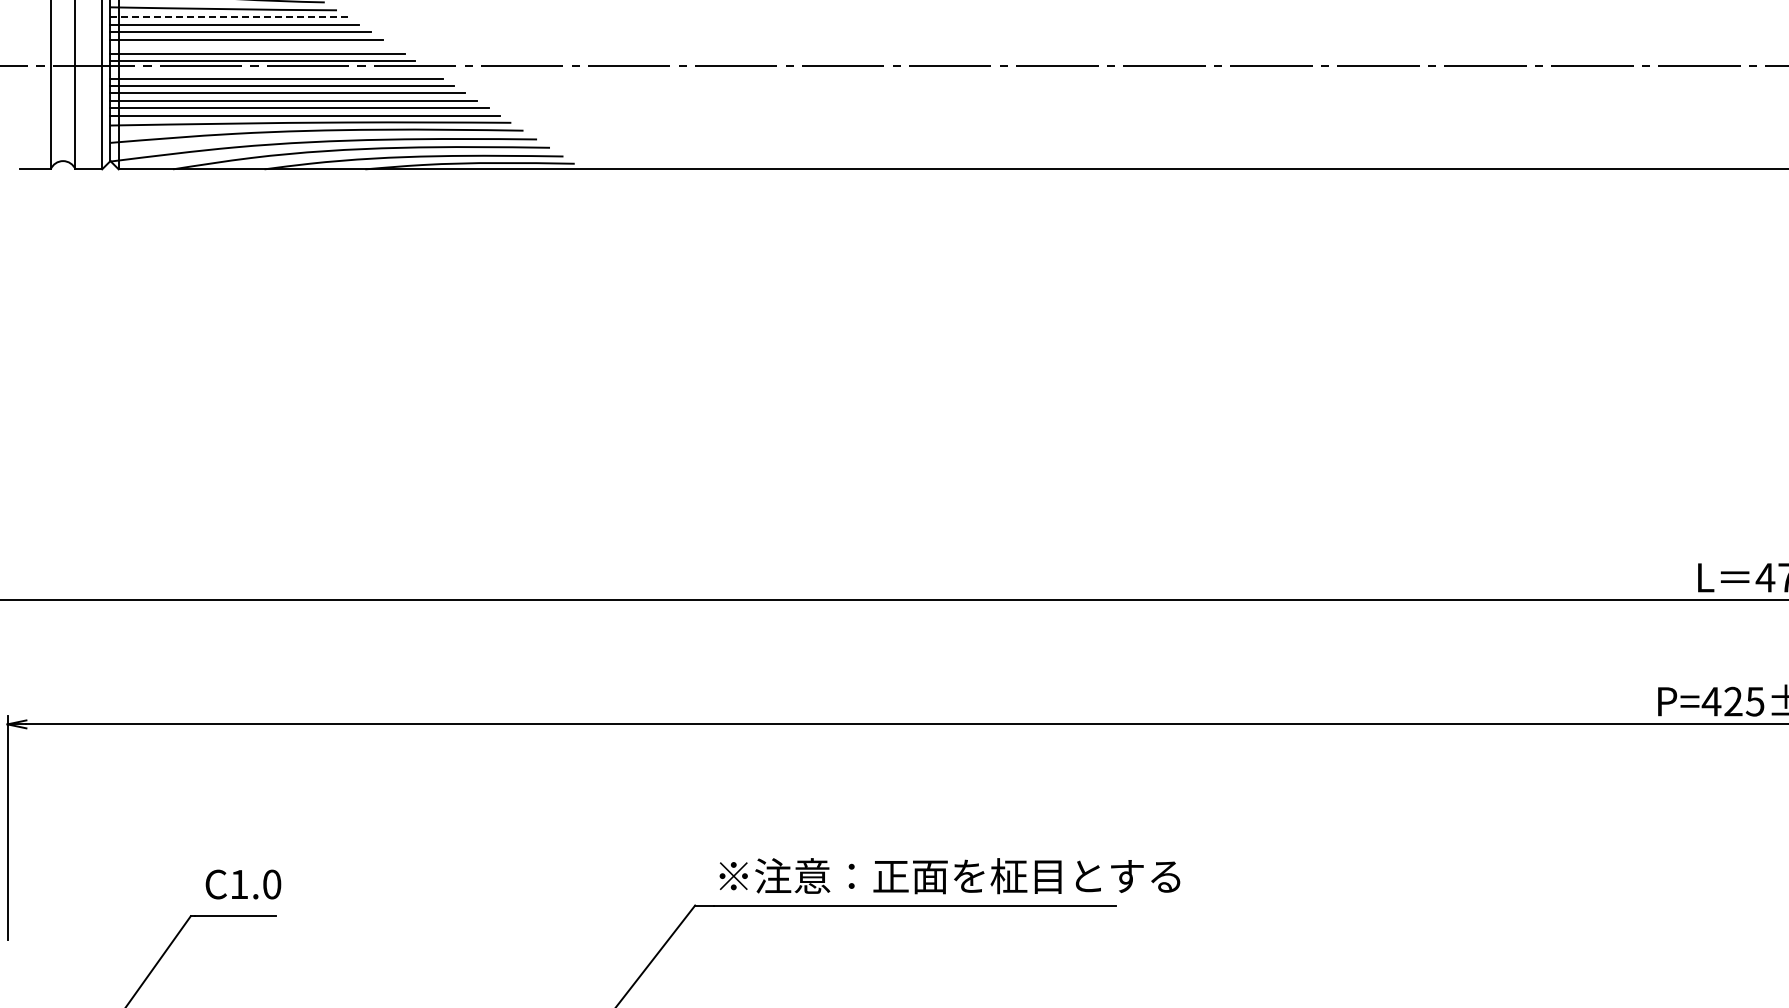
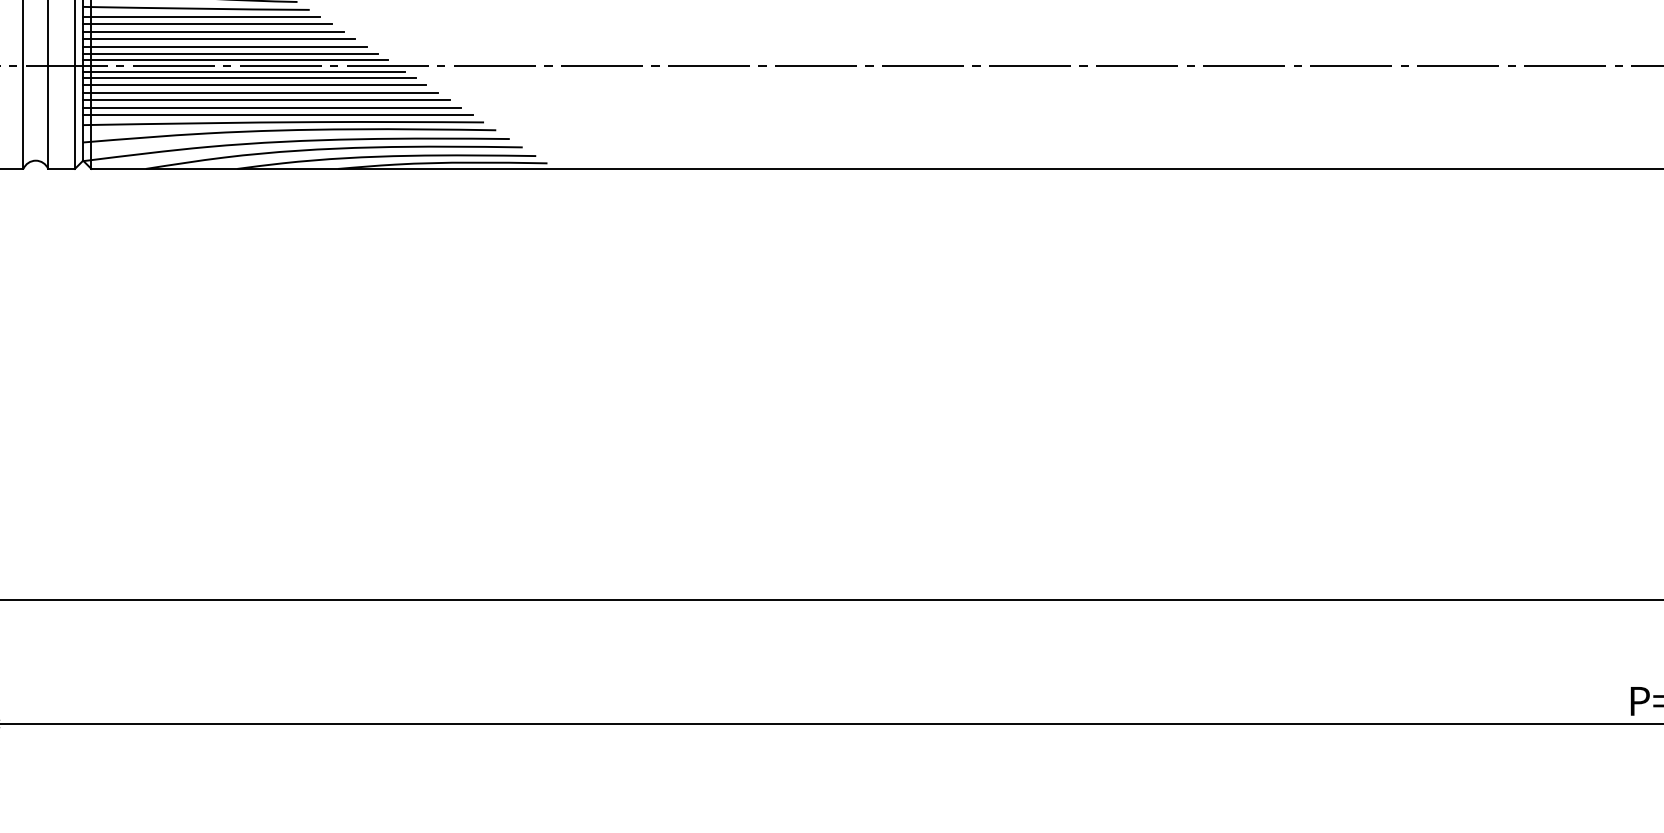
line: (229, 17) -> (202, 17), dashed -> solid
line: (252, 47) -> (225, 47), added
line: (271, 71) -> (244, 71), added

